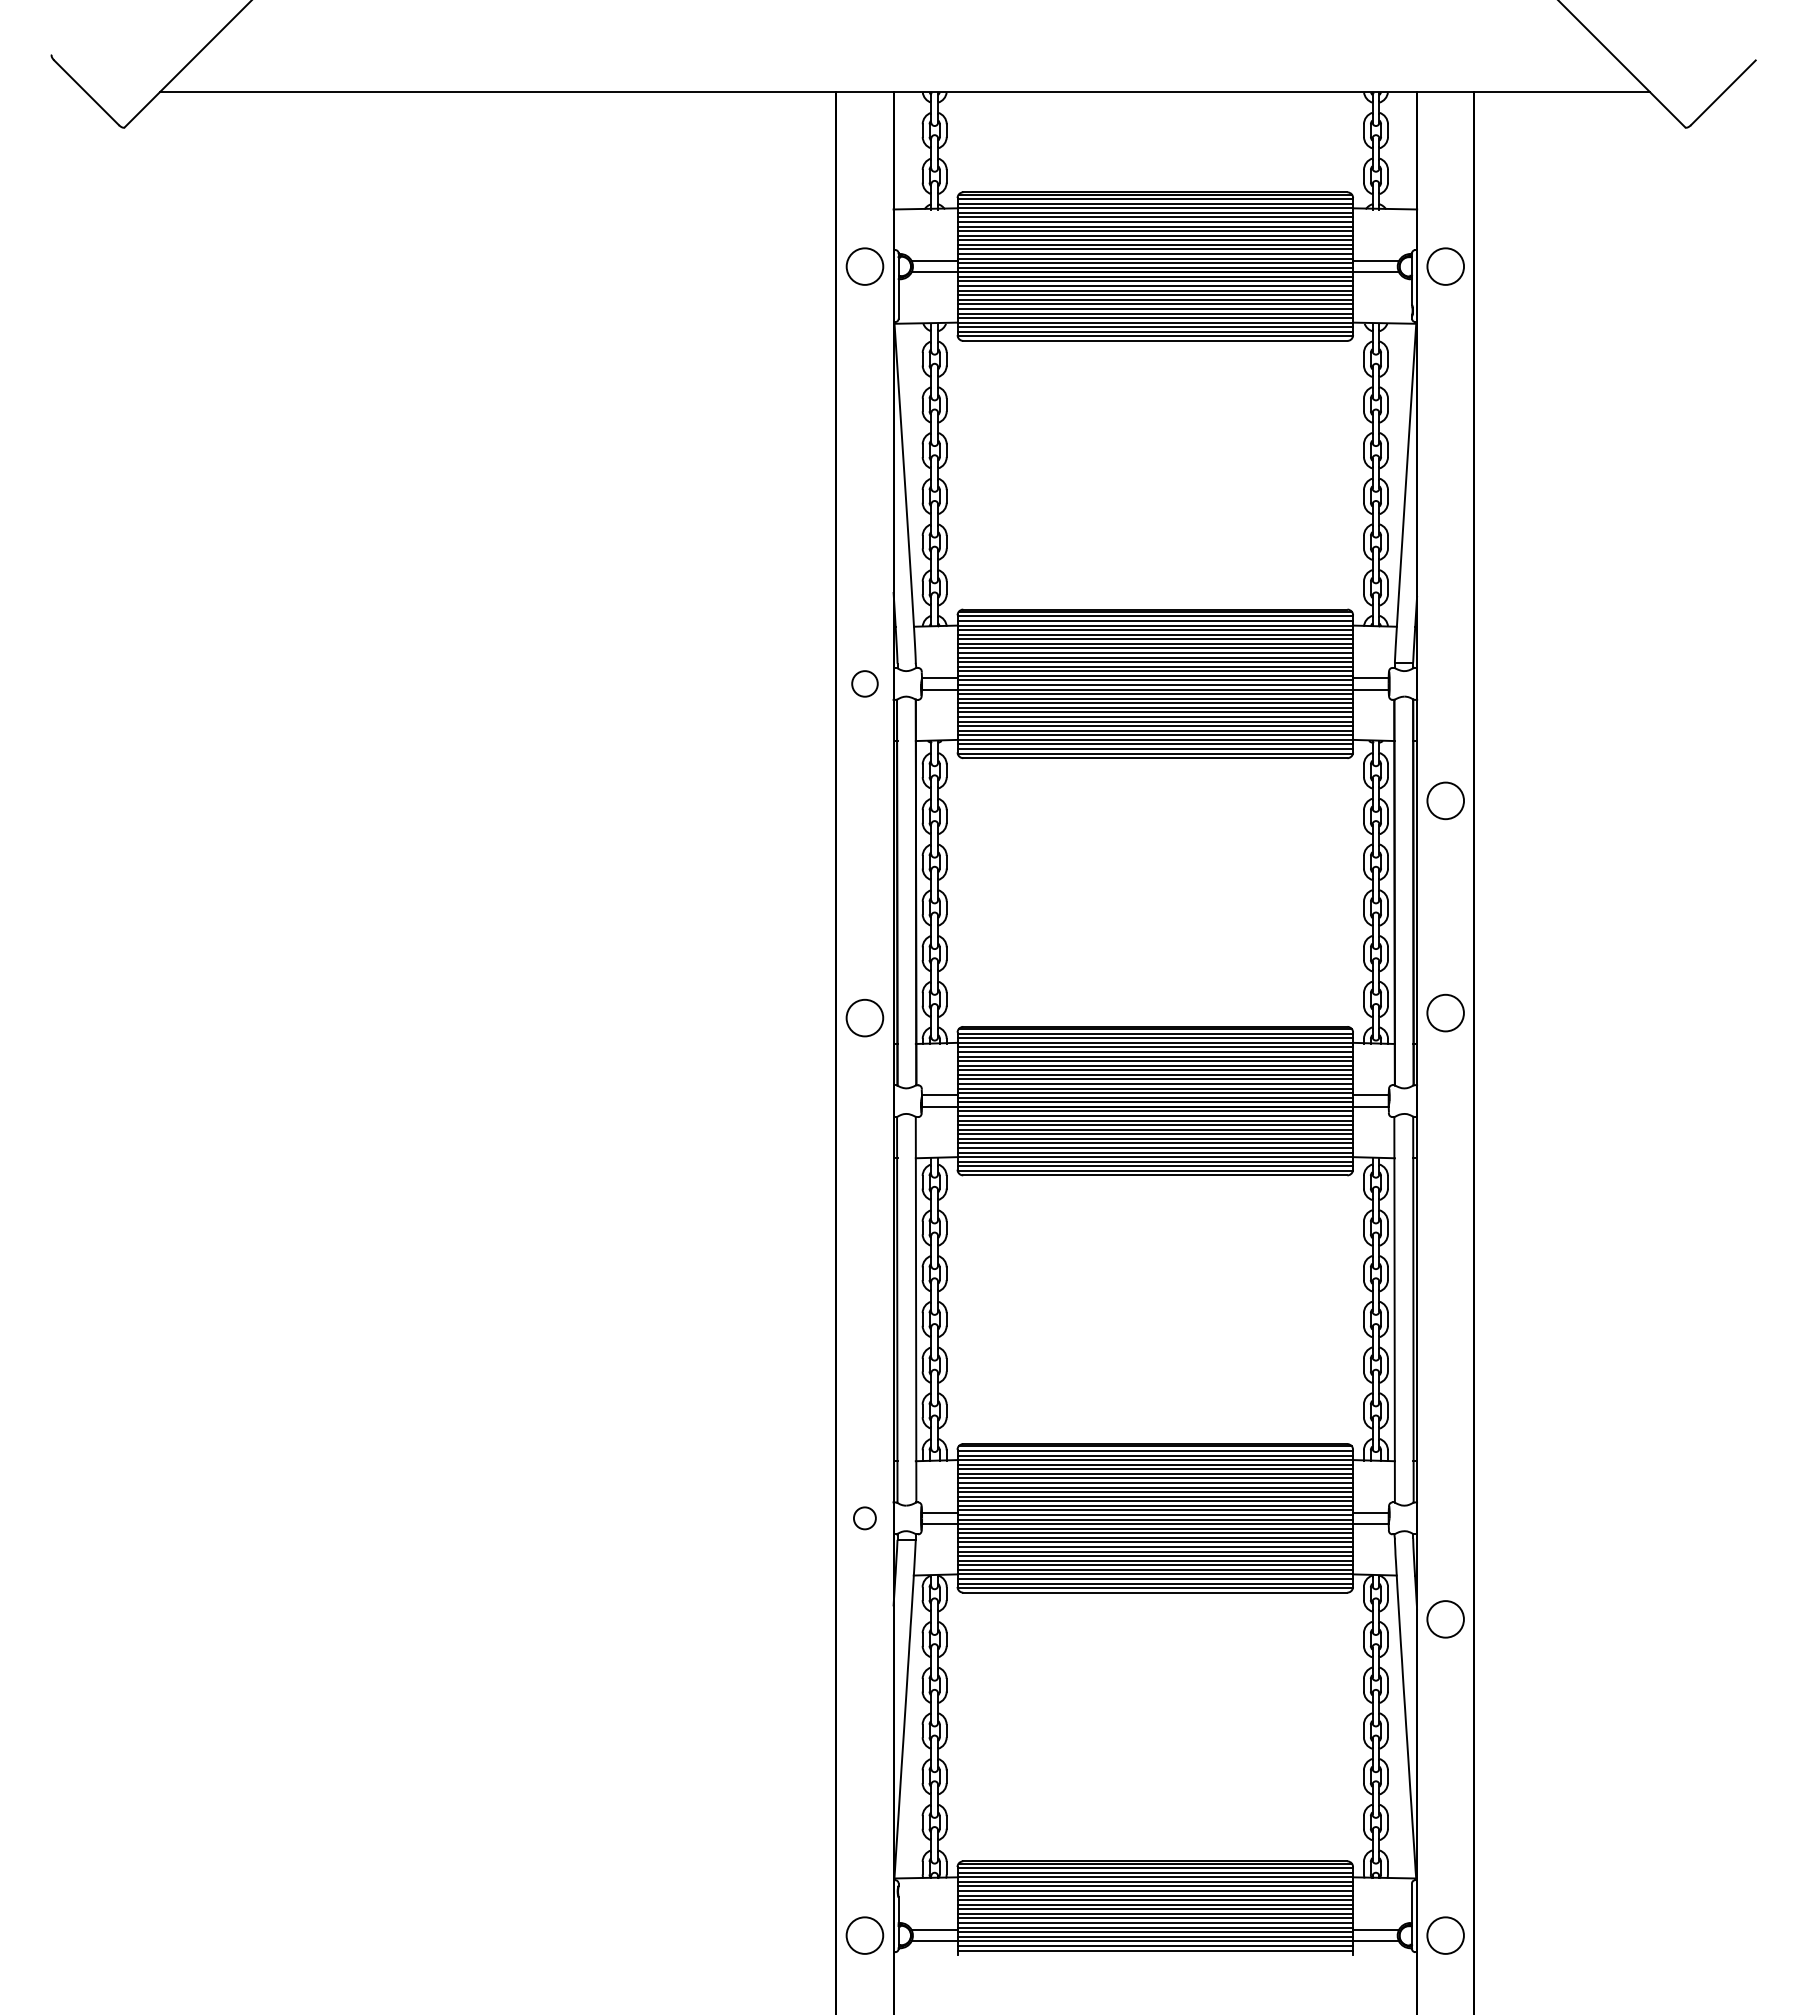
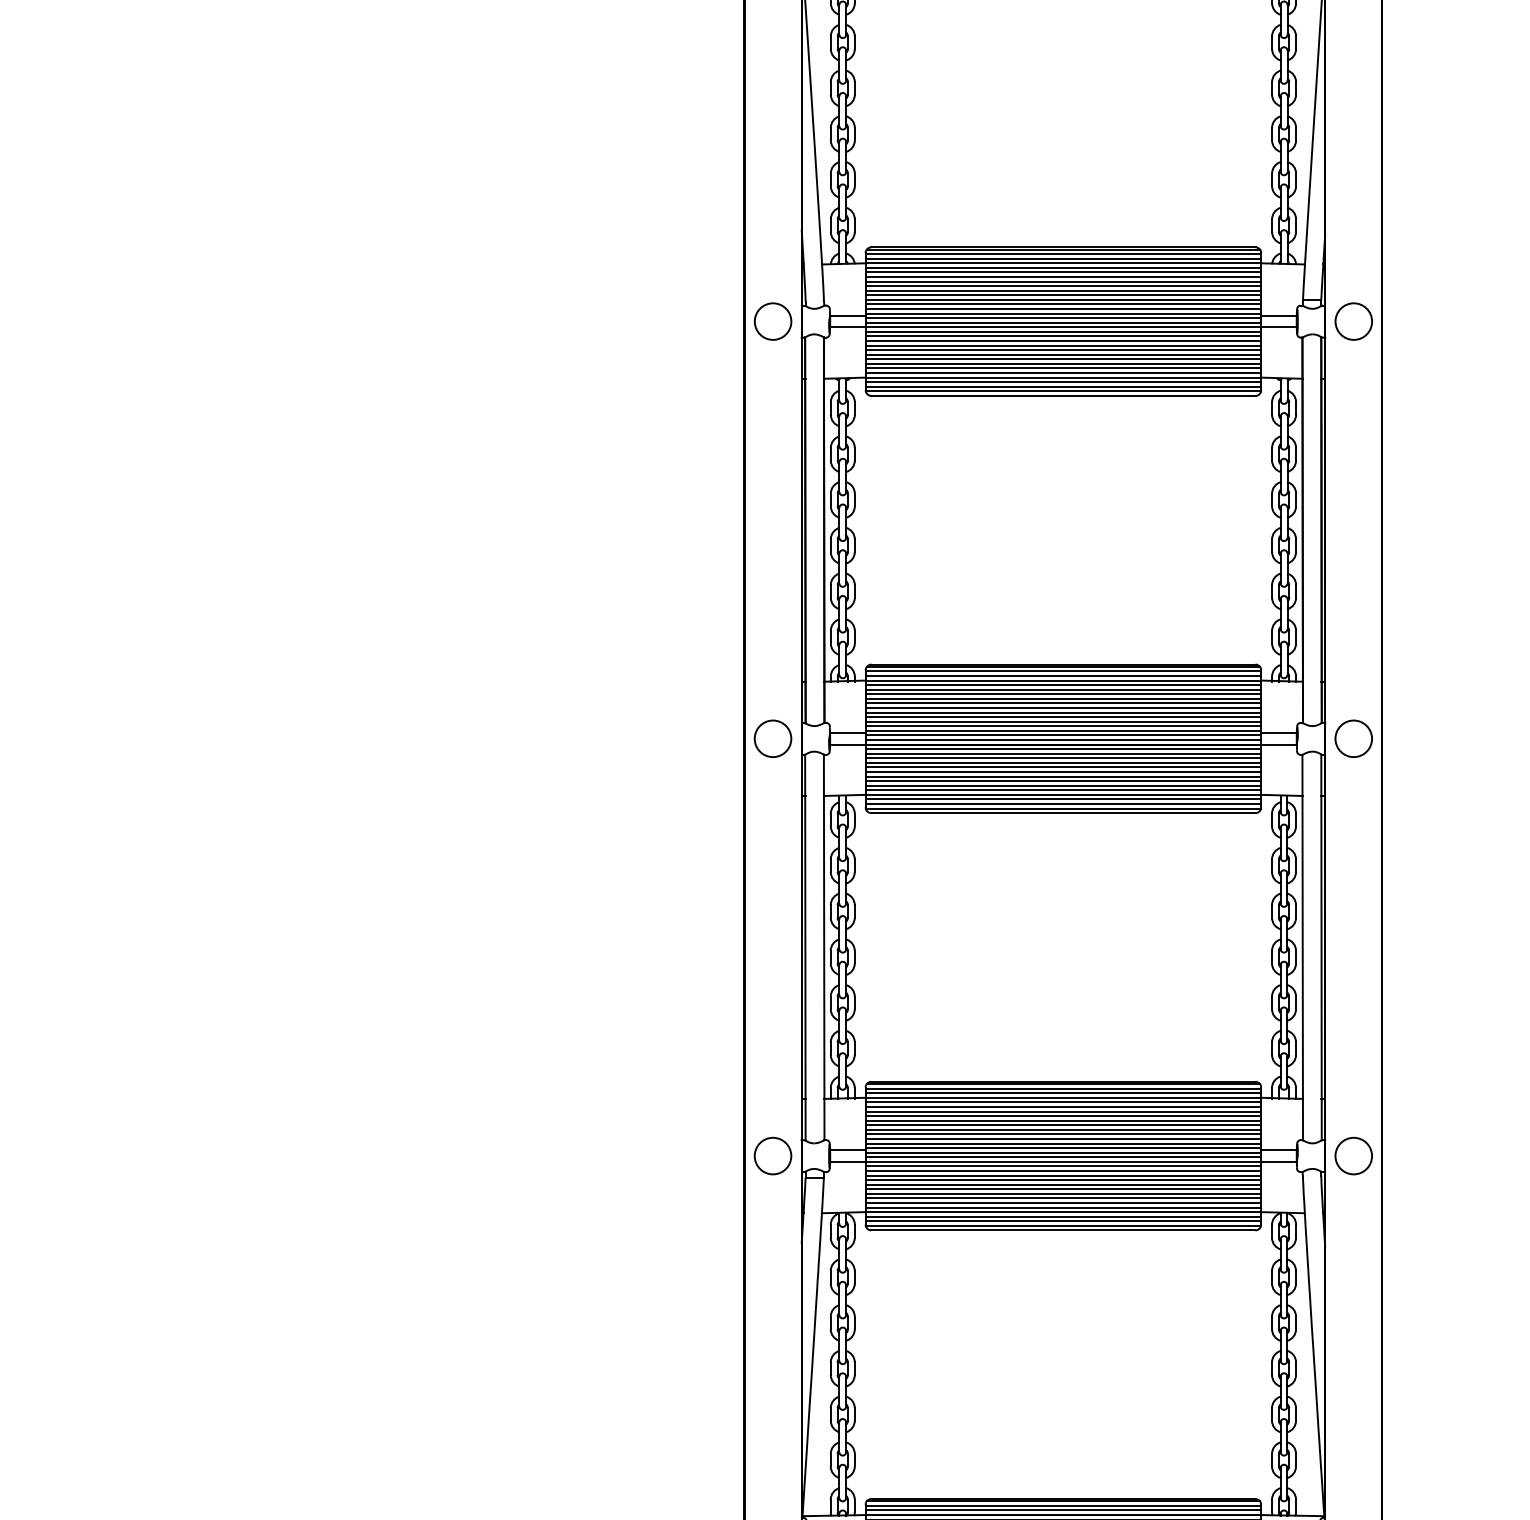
circle: (864, 683) -> (772, 321), size x1.43
circle: (1445, 800) -> (1353, 321), moved
circle: (1445, 1012) -> (1353, 738), moved
circle: (864, 1017) -> (772, 738), moved
circle: (864, 1518) -> (772, 1156), size x1.67
circle: (1445, 1619) -> (1353, 1156), moved

